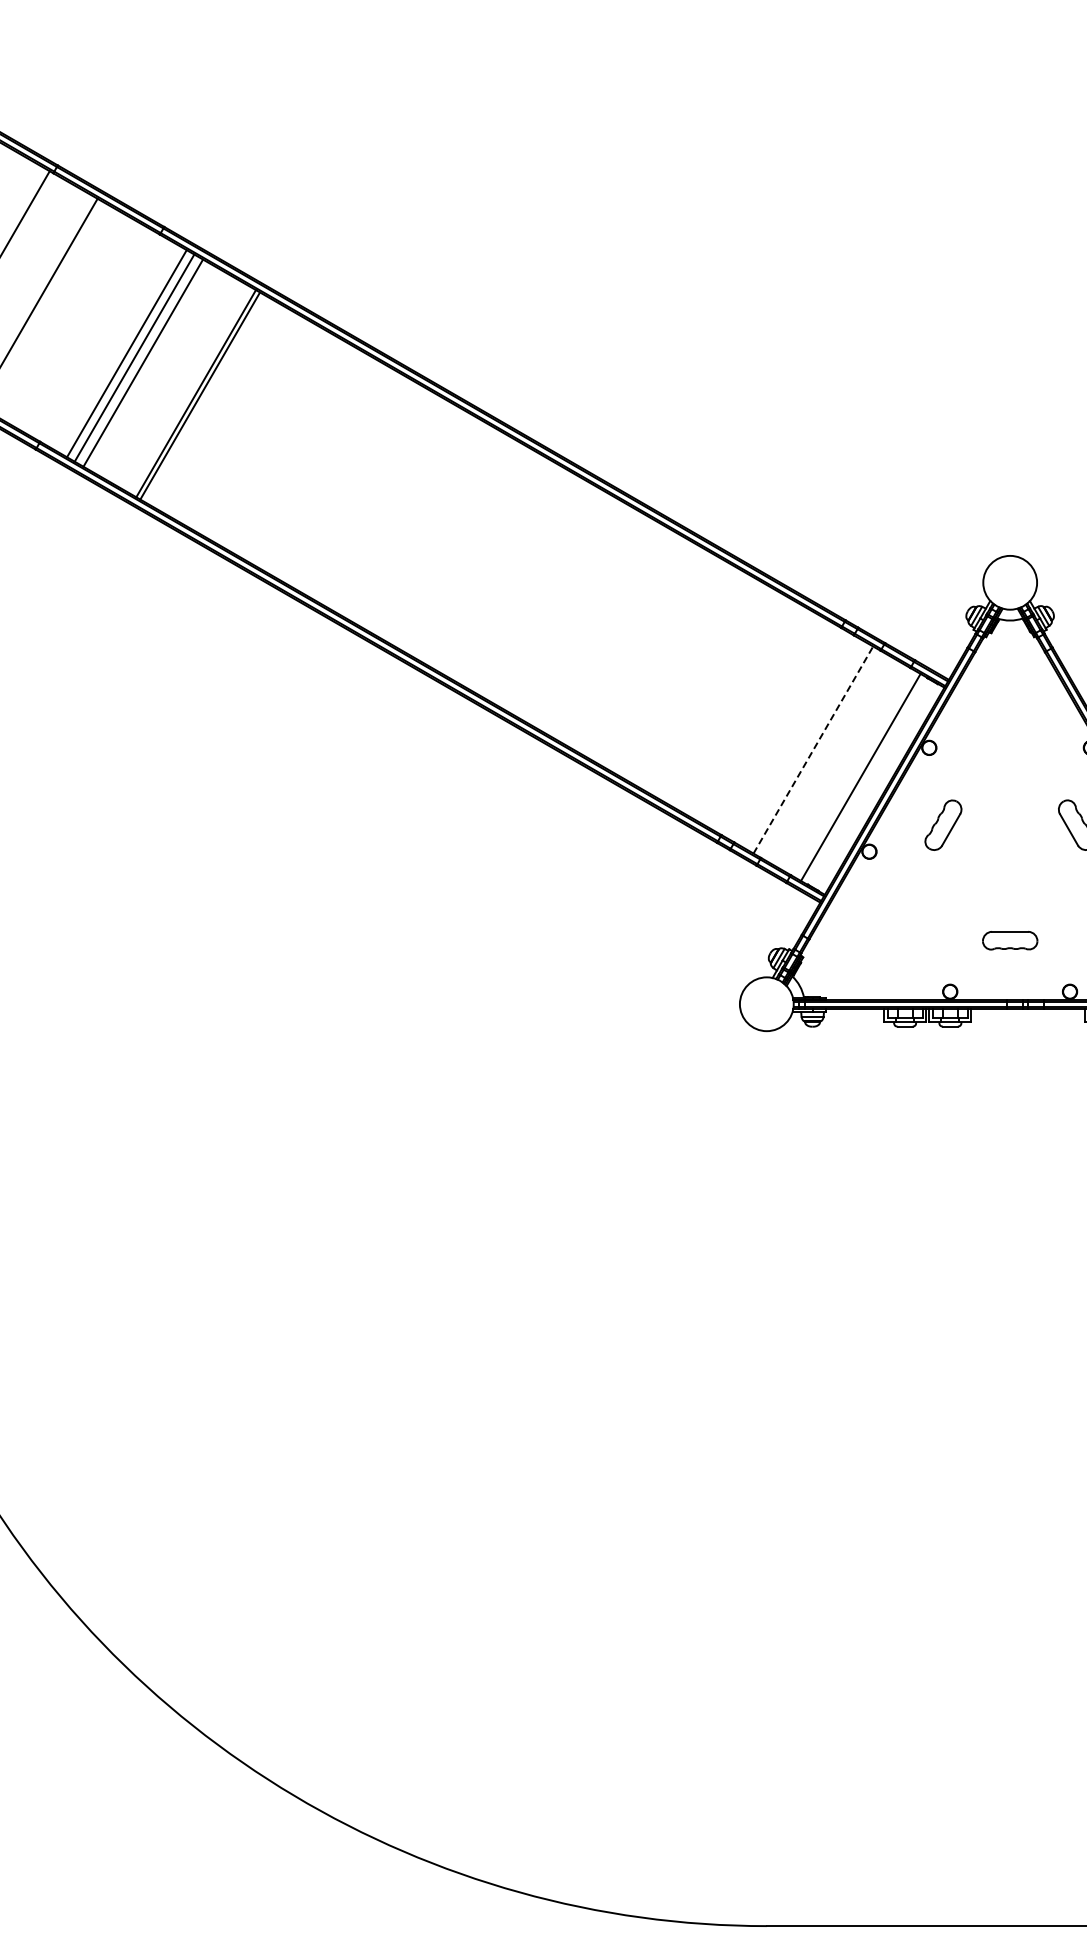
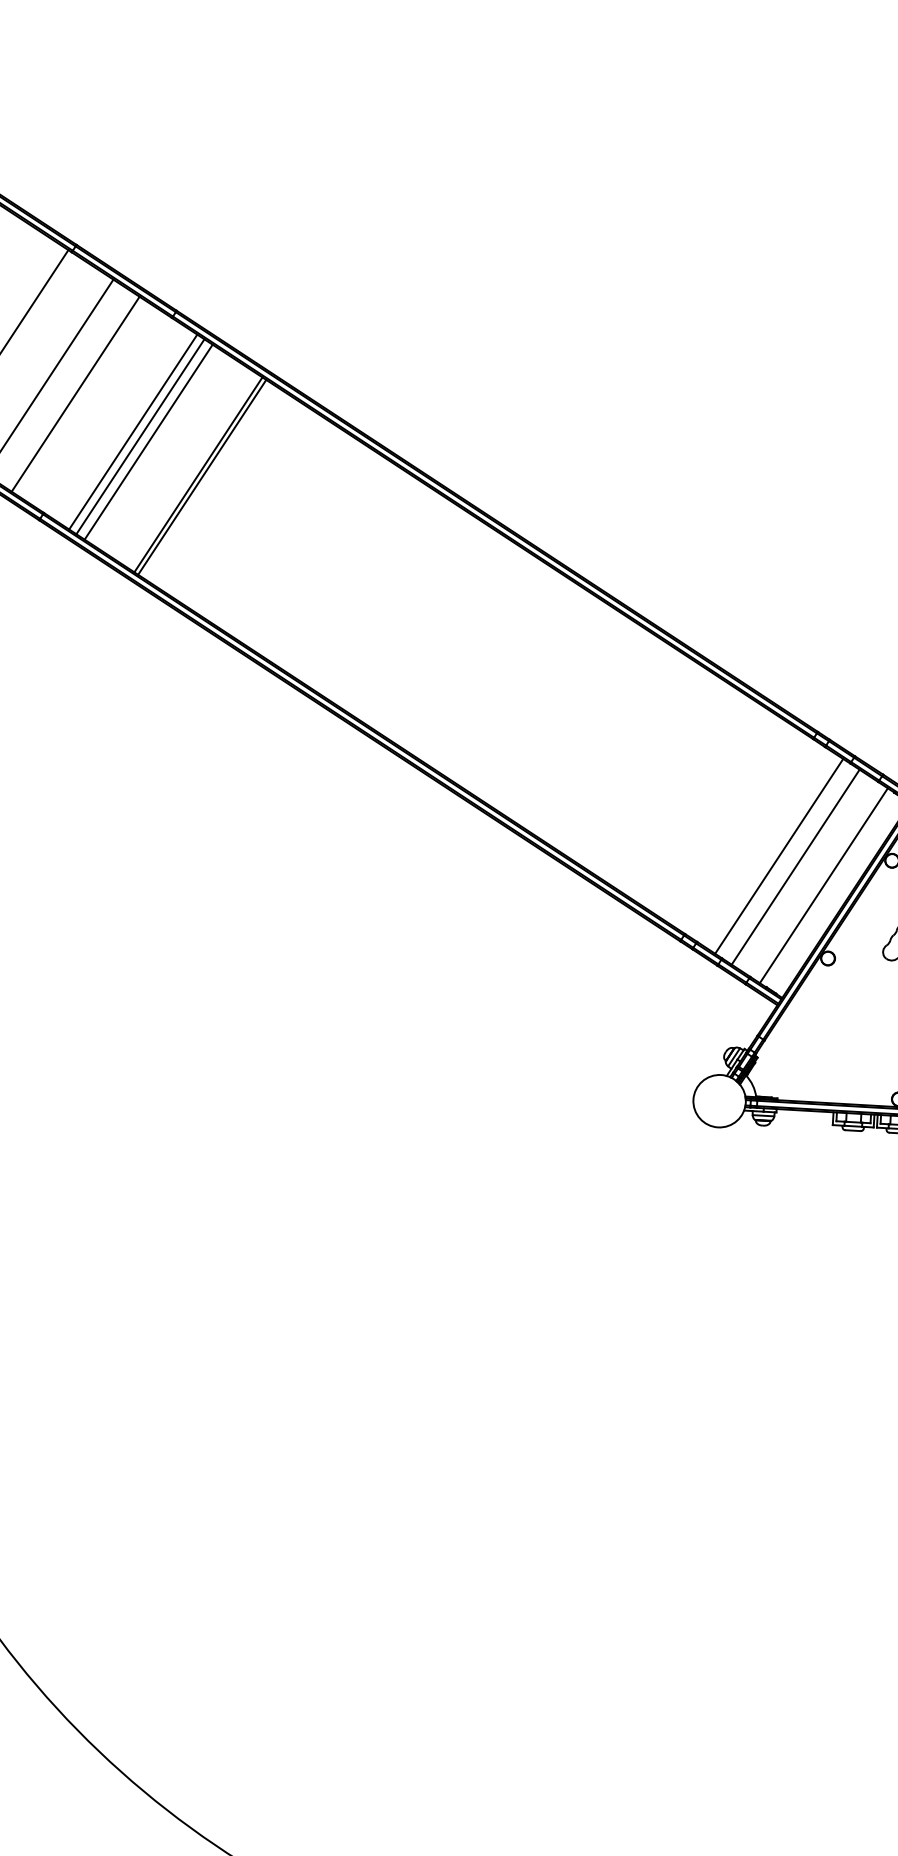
line: (65, 317) -> (75, 393), added
line: (813, 750) -> (779, 856), dashed -> solid
line: (830, 759) -> (795, 866), added

